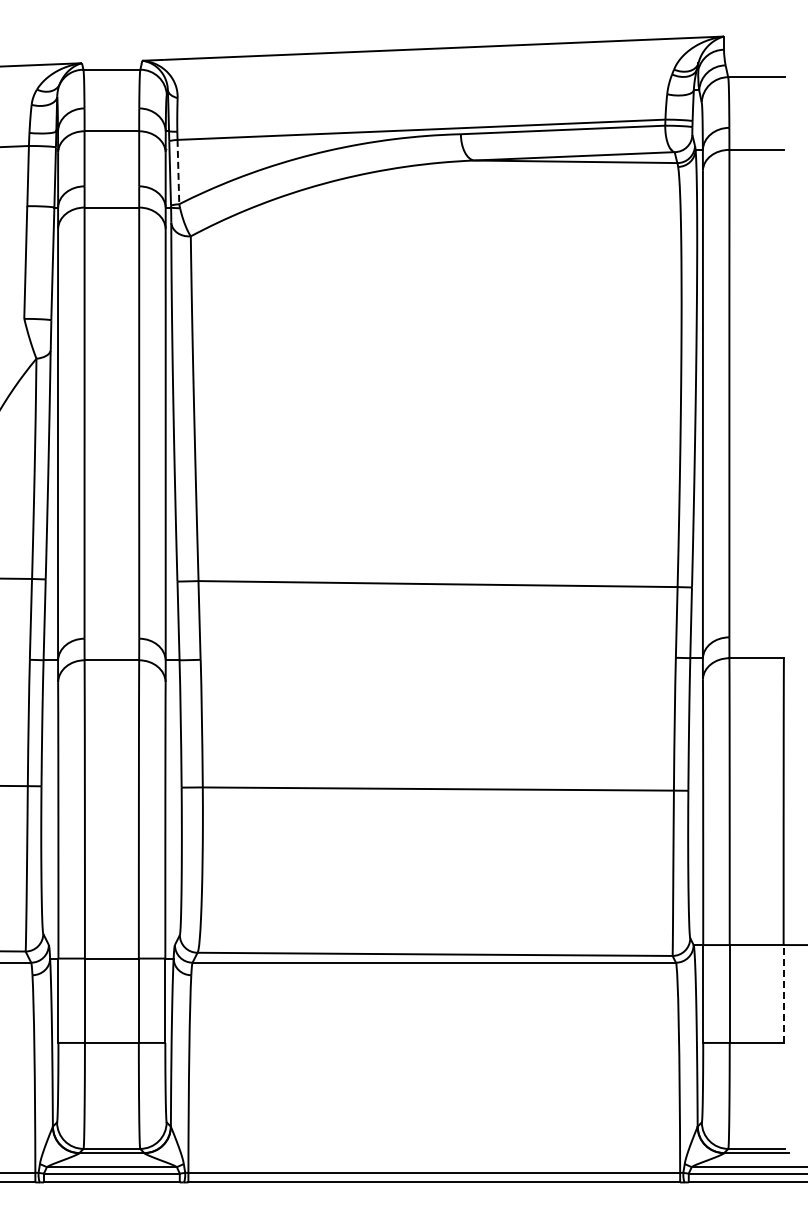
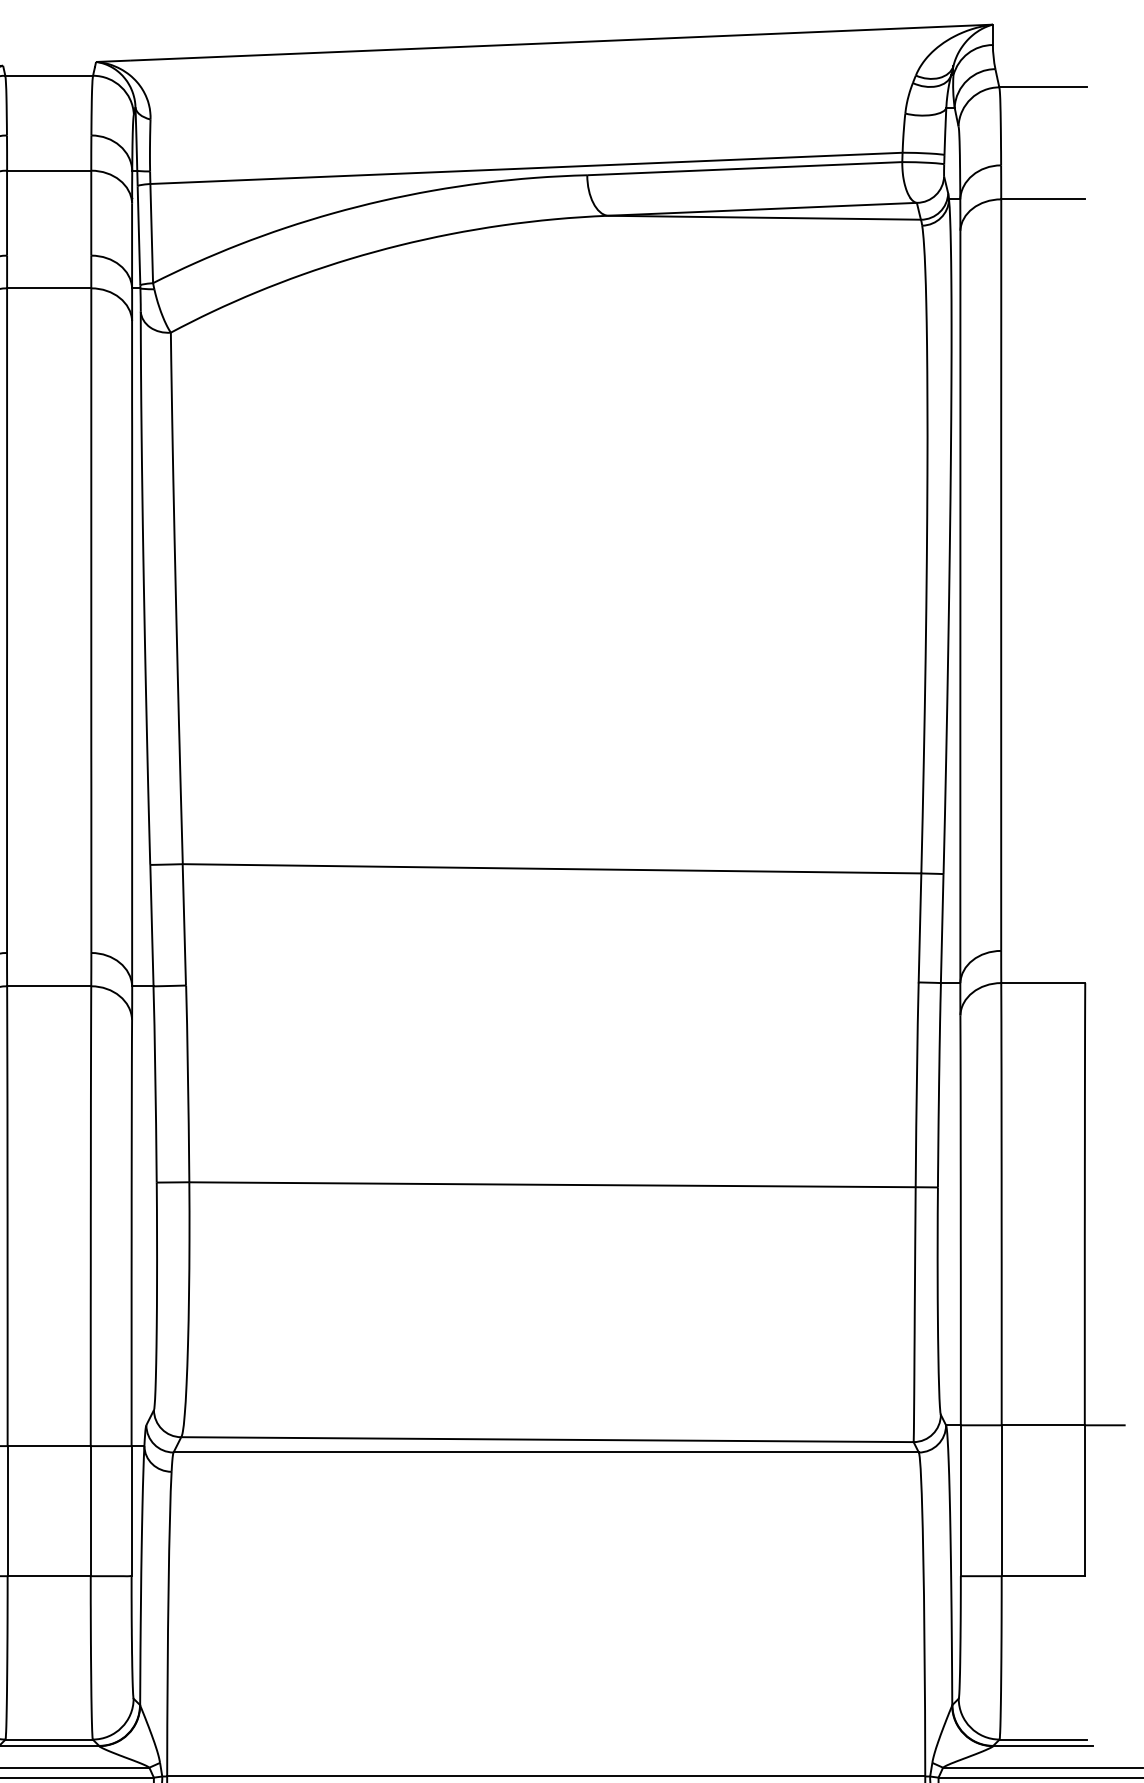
line: (178, 172) -> (151, 234), dashed -> solid
line: (783, 994) -> (1084, 1501), dashed -> solid

